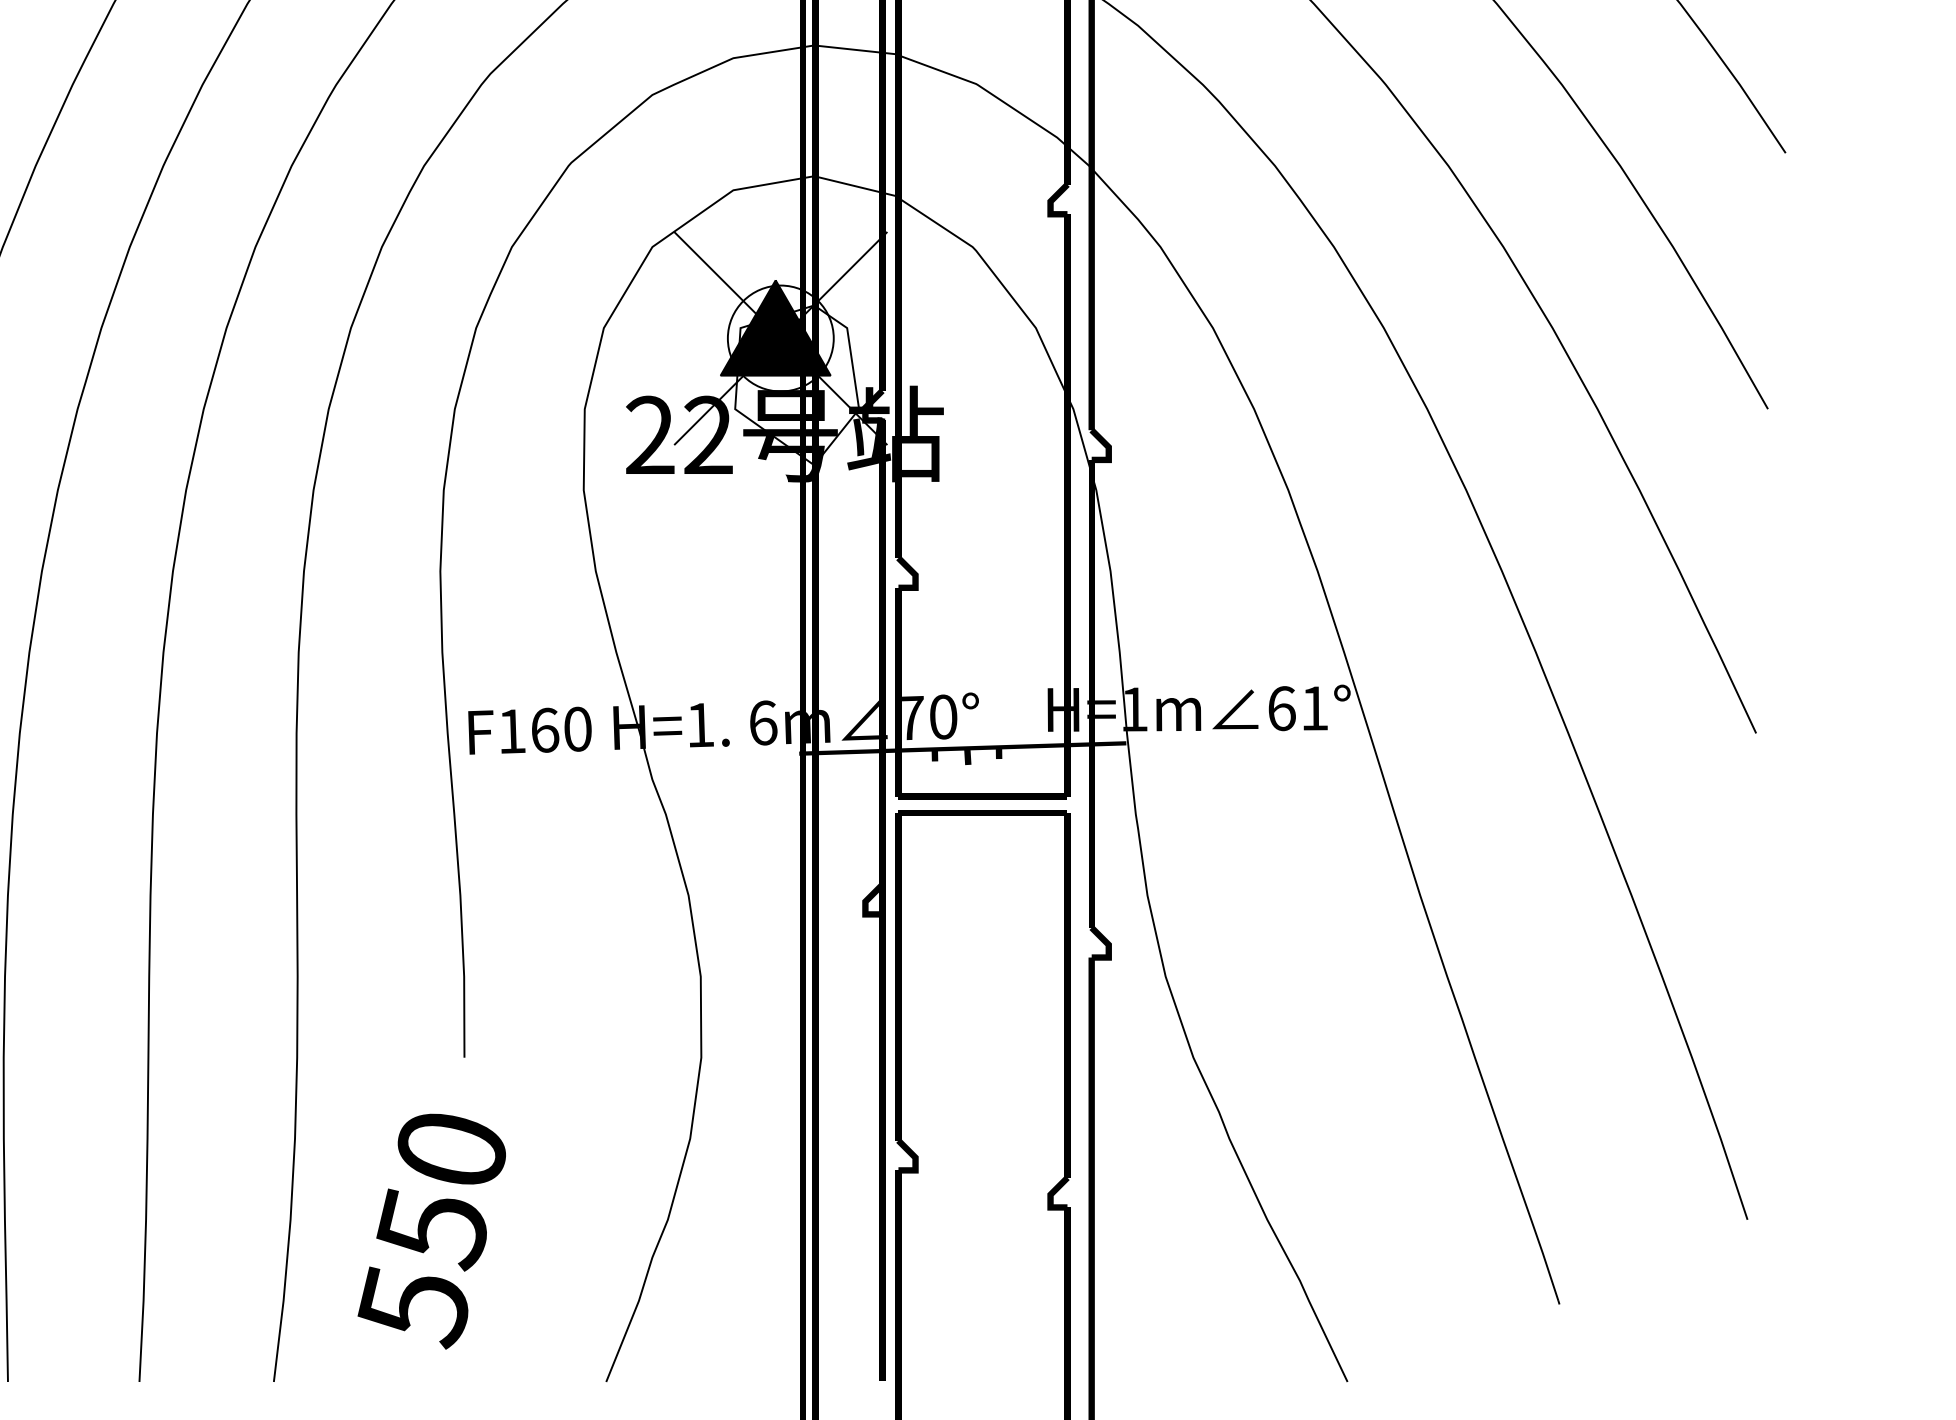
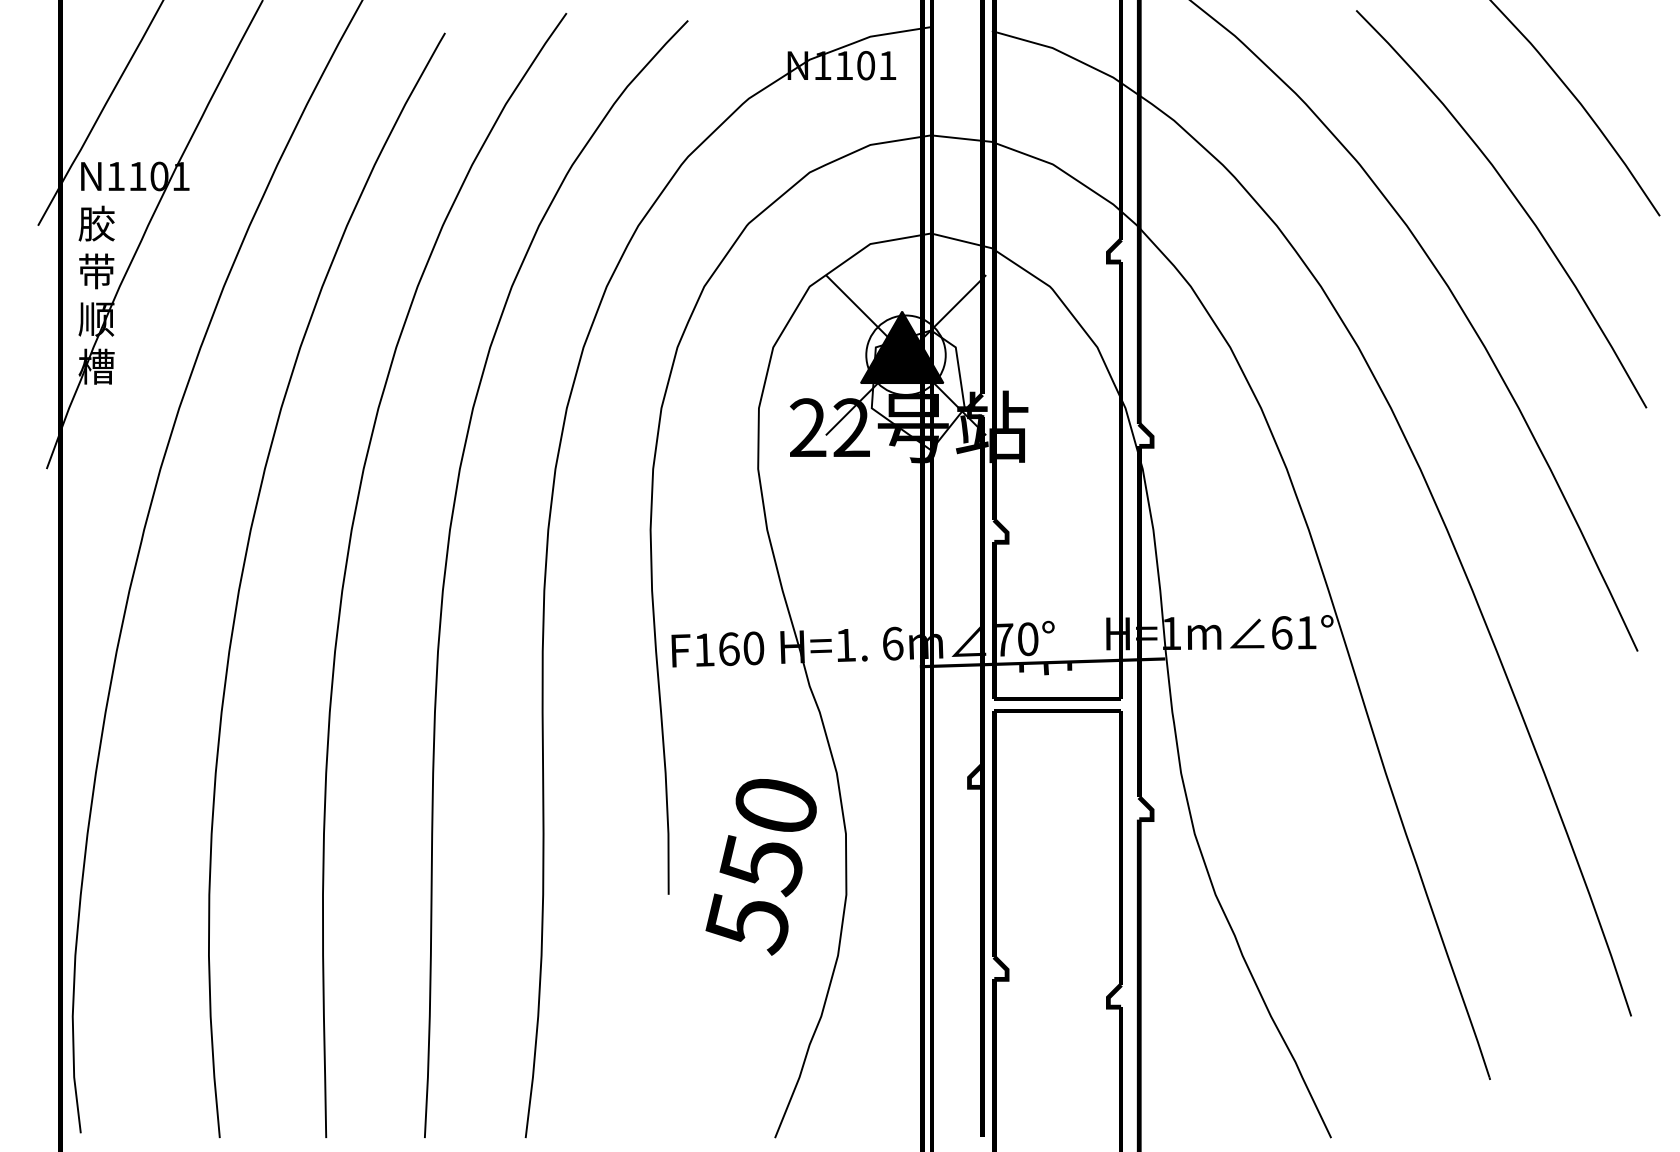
text: (430, 1231) -> (760, 867), moved

